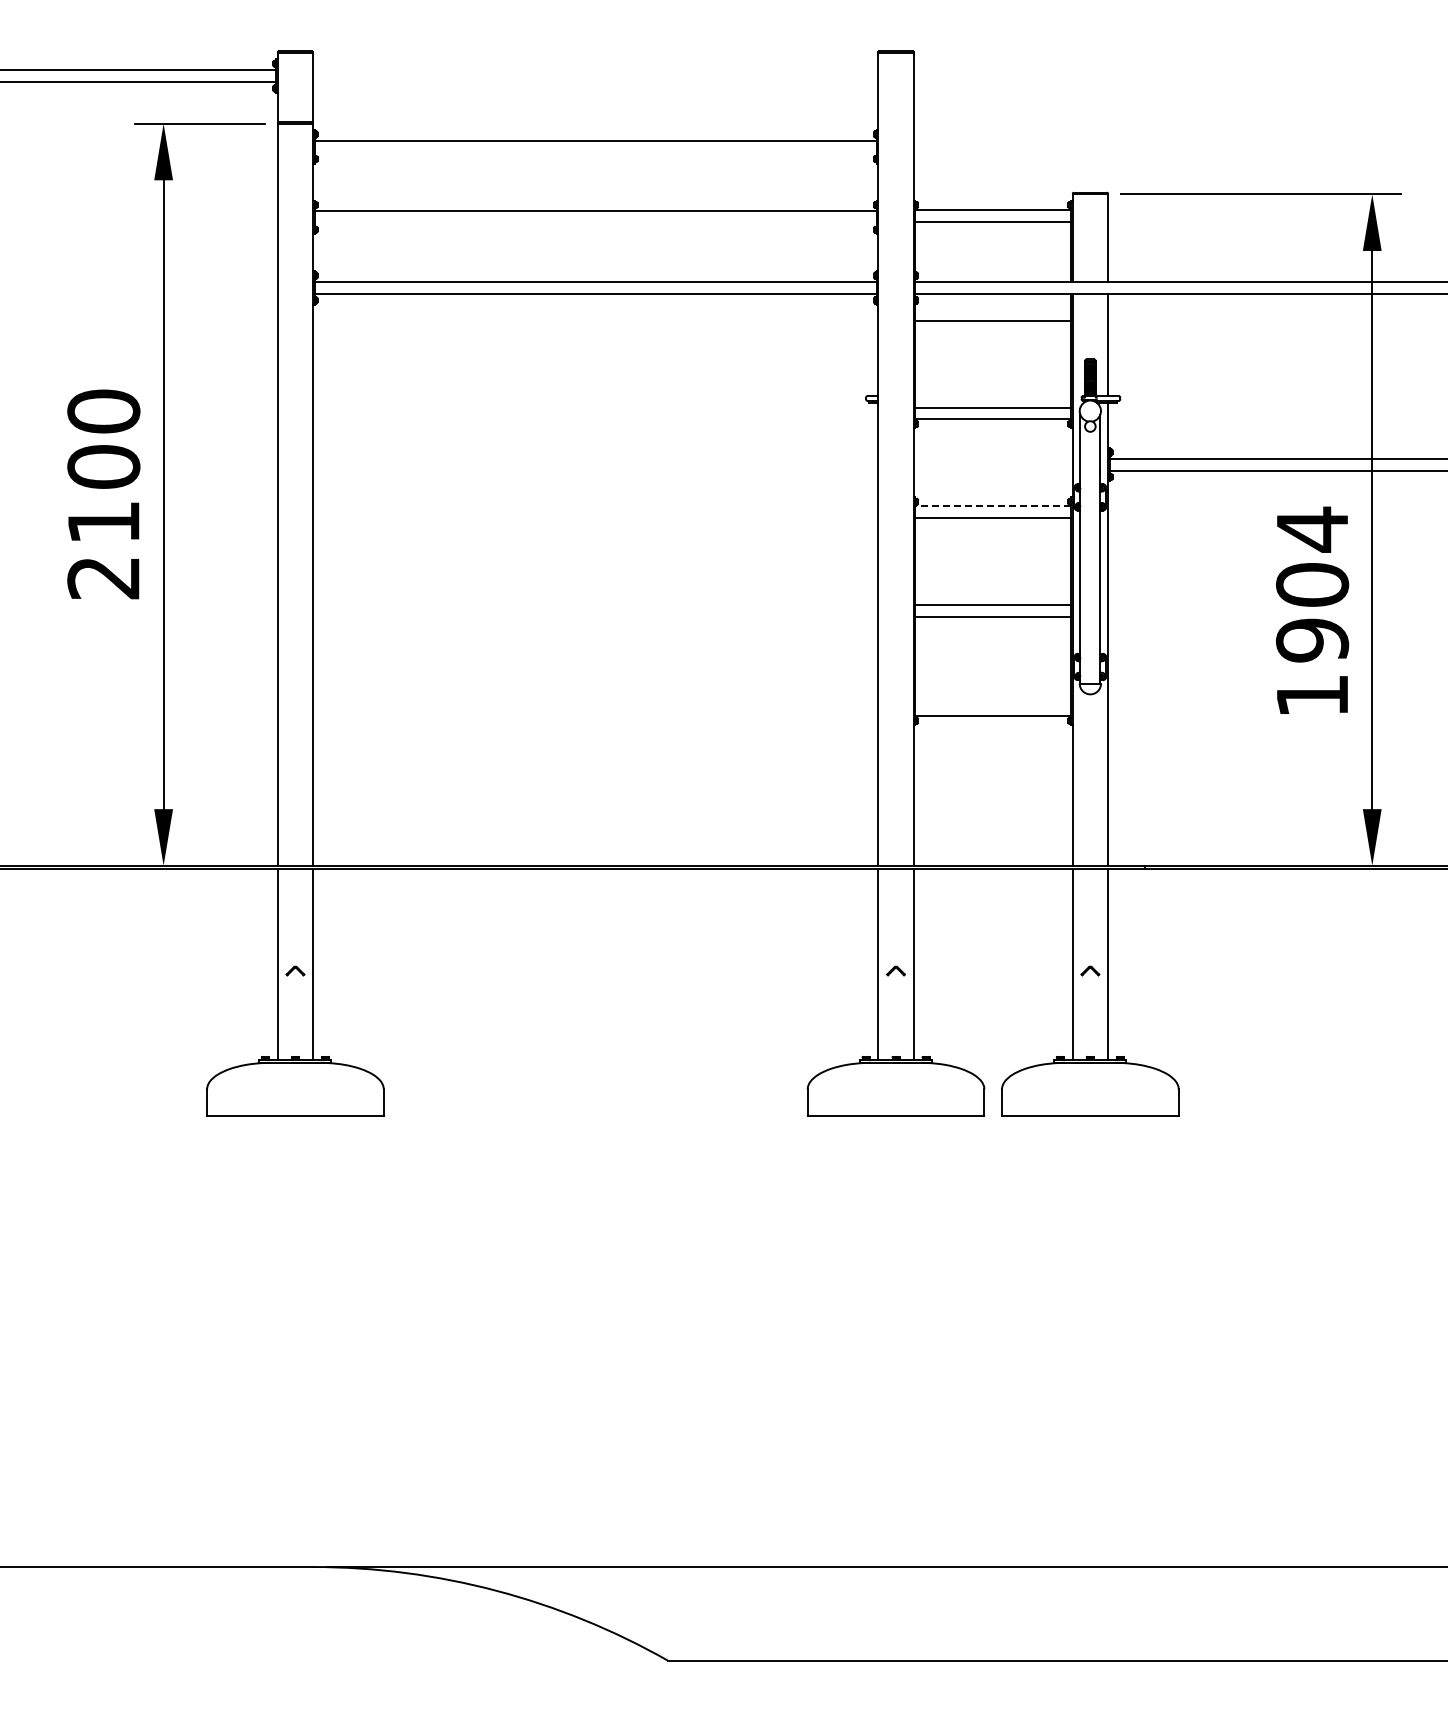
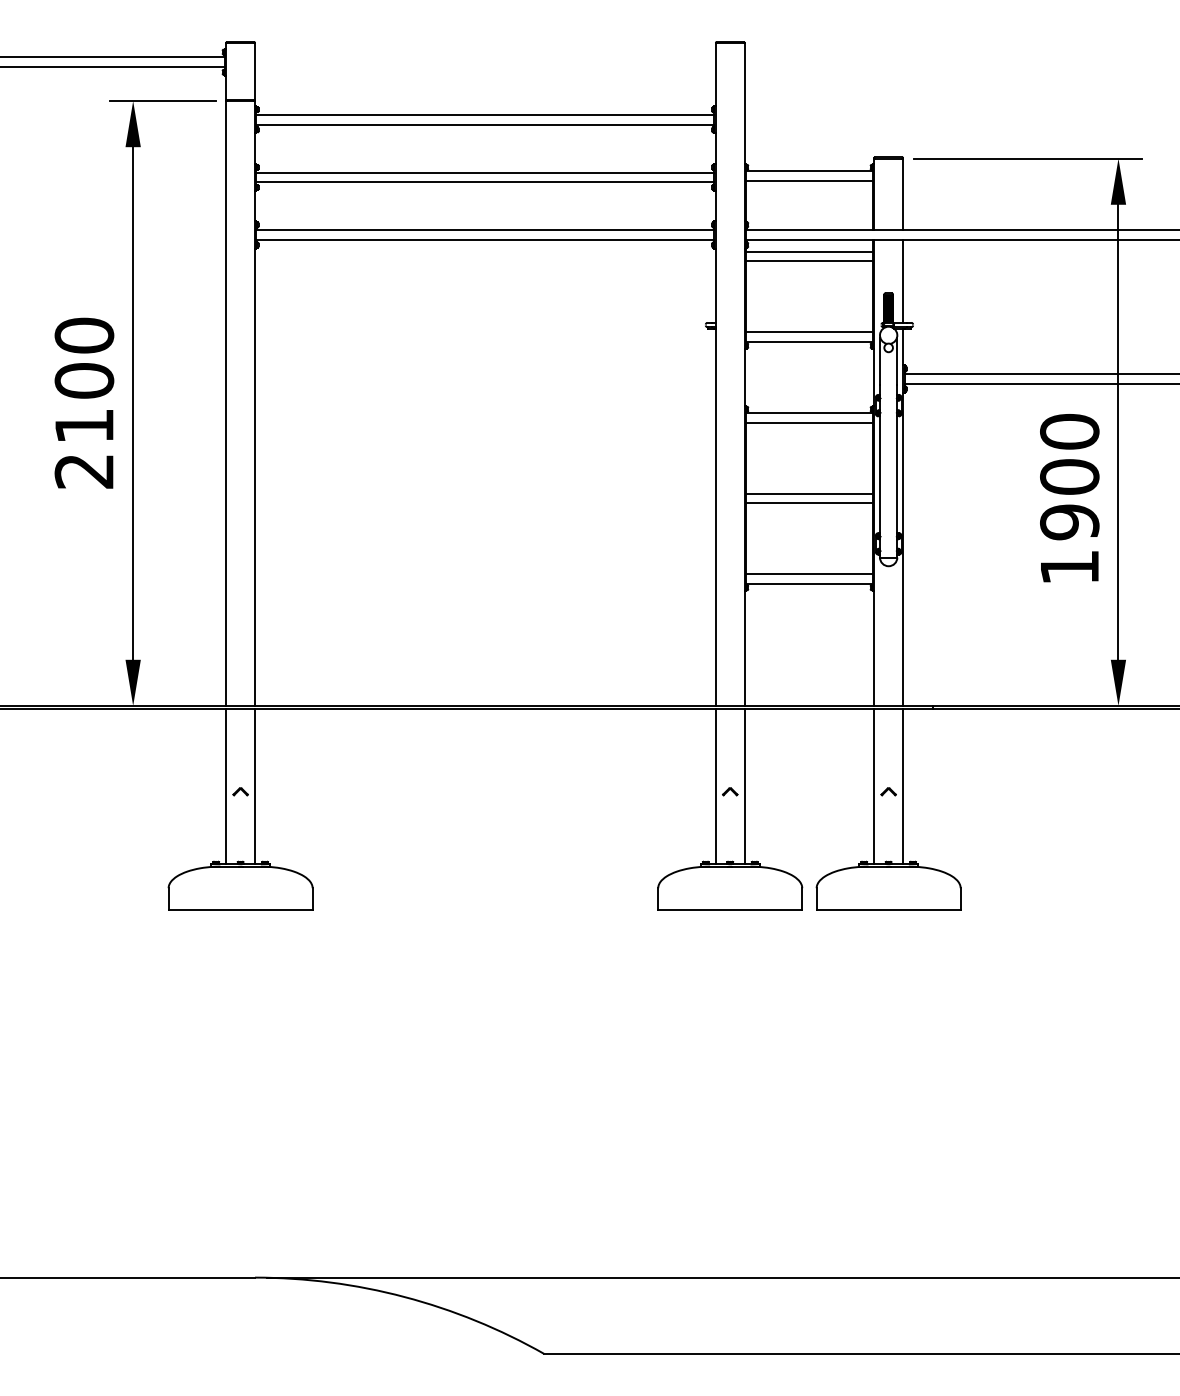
line: (595, 152) -> (485, 124), added
line: (595, 223) -> (485, 182), added
line: (992, 308) -> (808, 251), added
line: (993, 506) -> (809, 413), dashed -> solid
text: (1312, 529) -> (1069, 431), 1904 -> 1900
line: (992, 704) -> (808, 574), added

